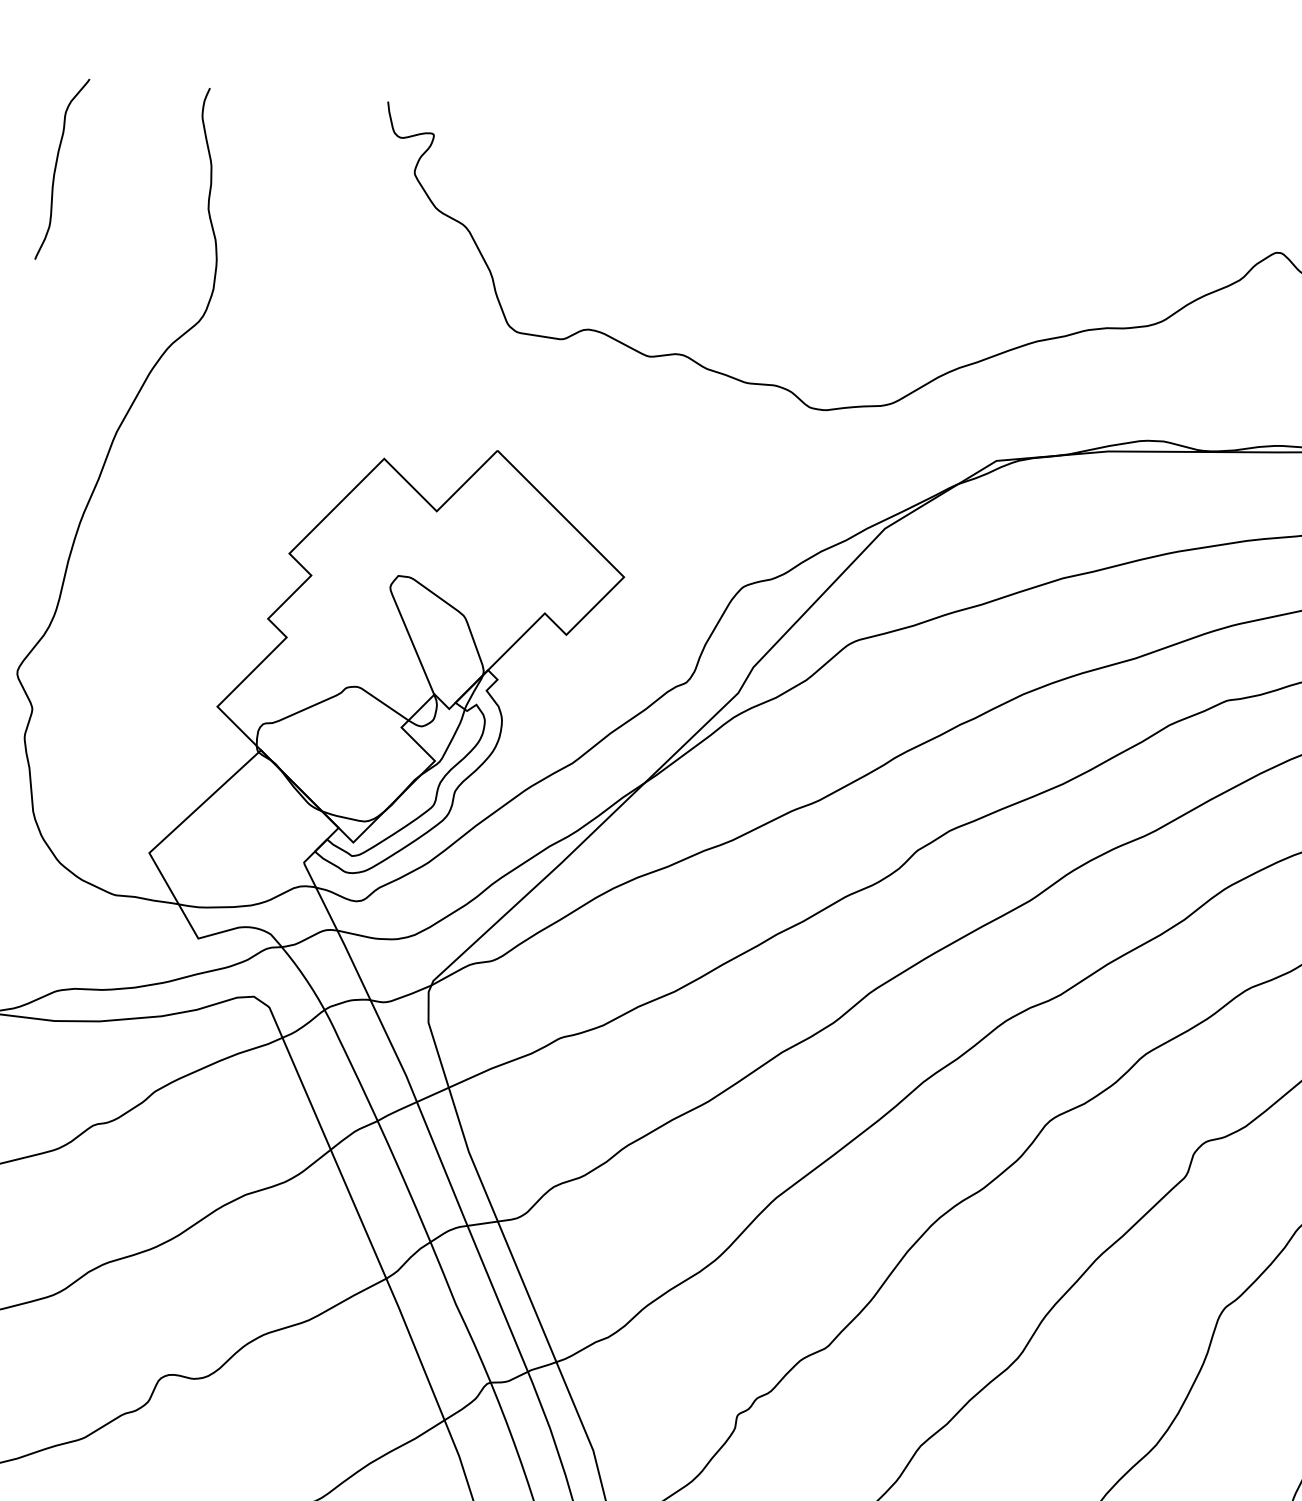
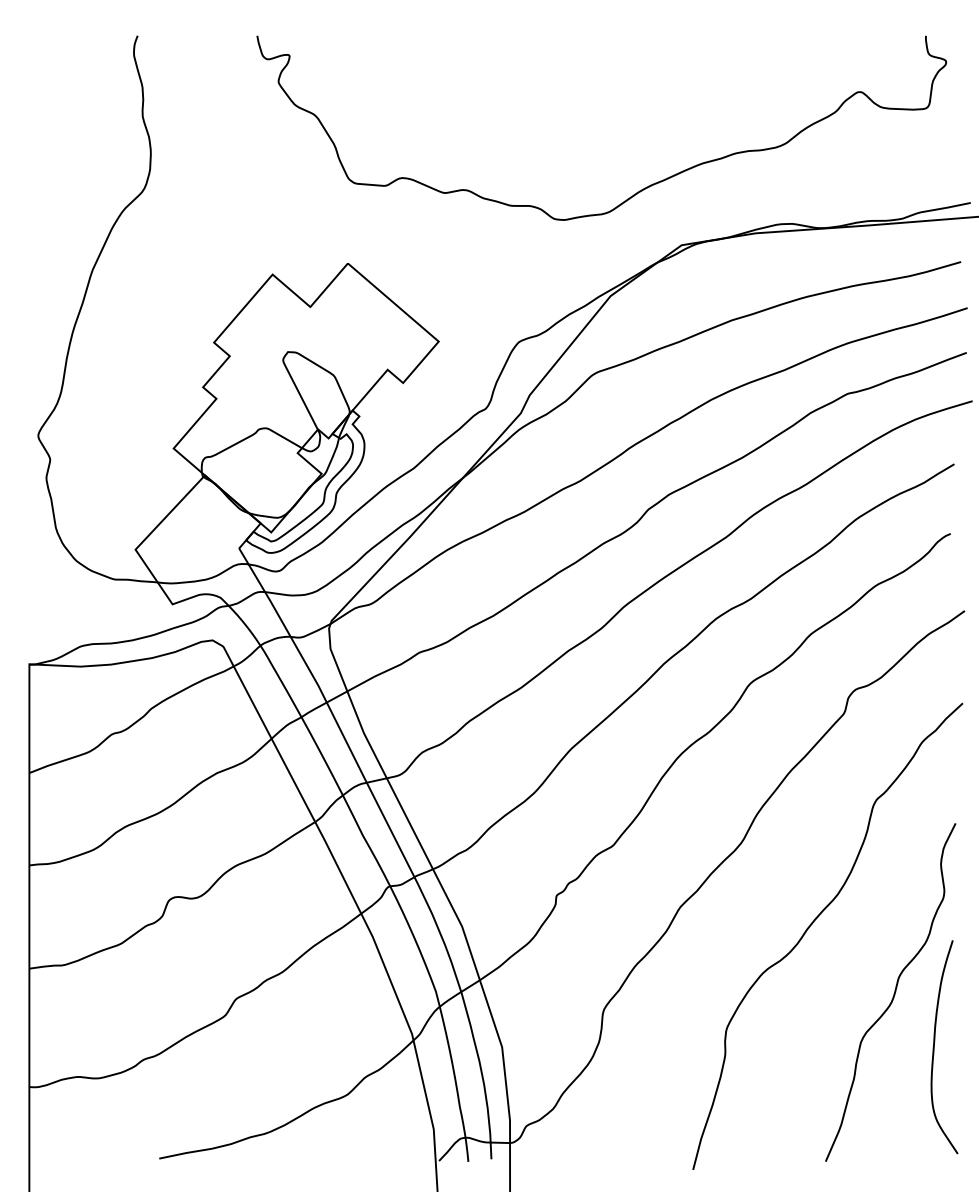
curve: (56, 169) -> (39, 97), removed

